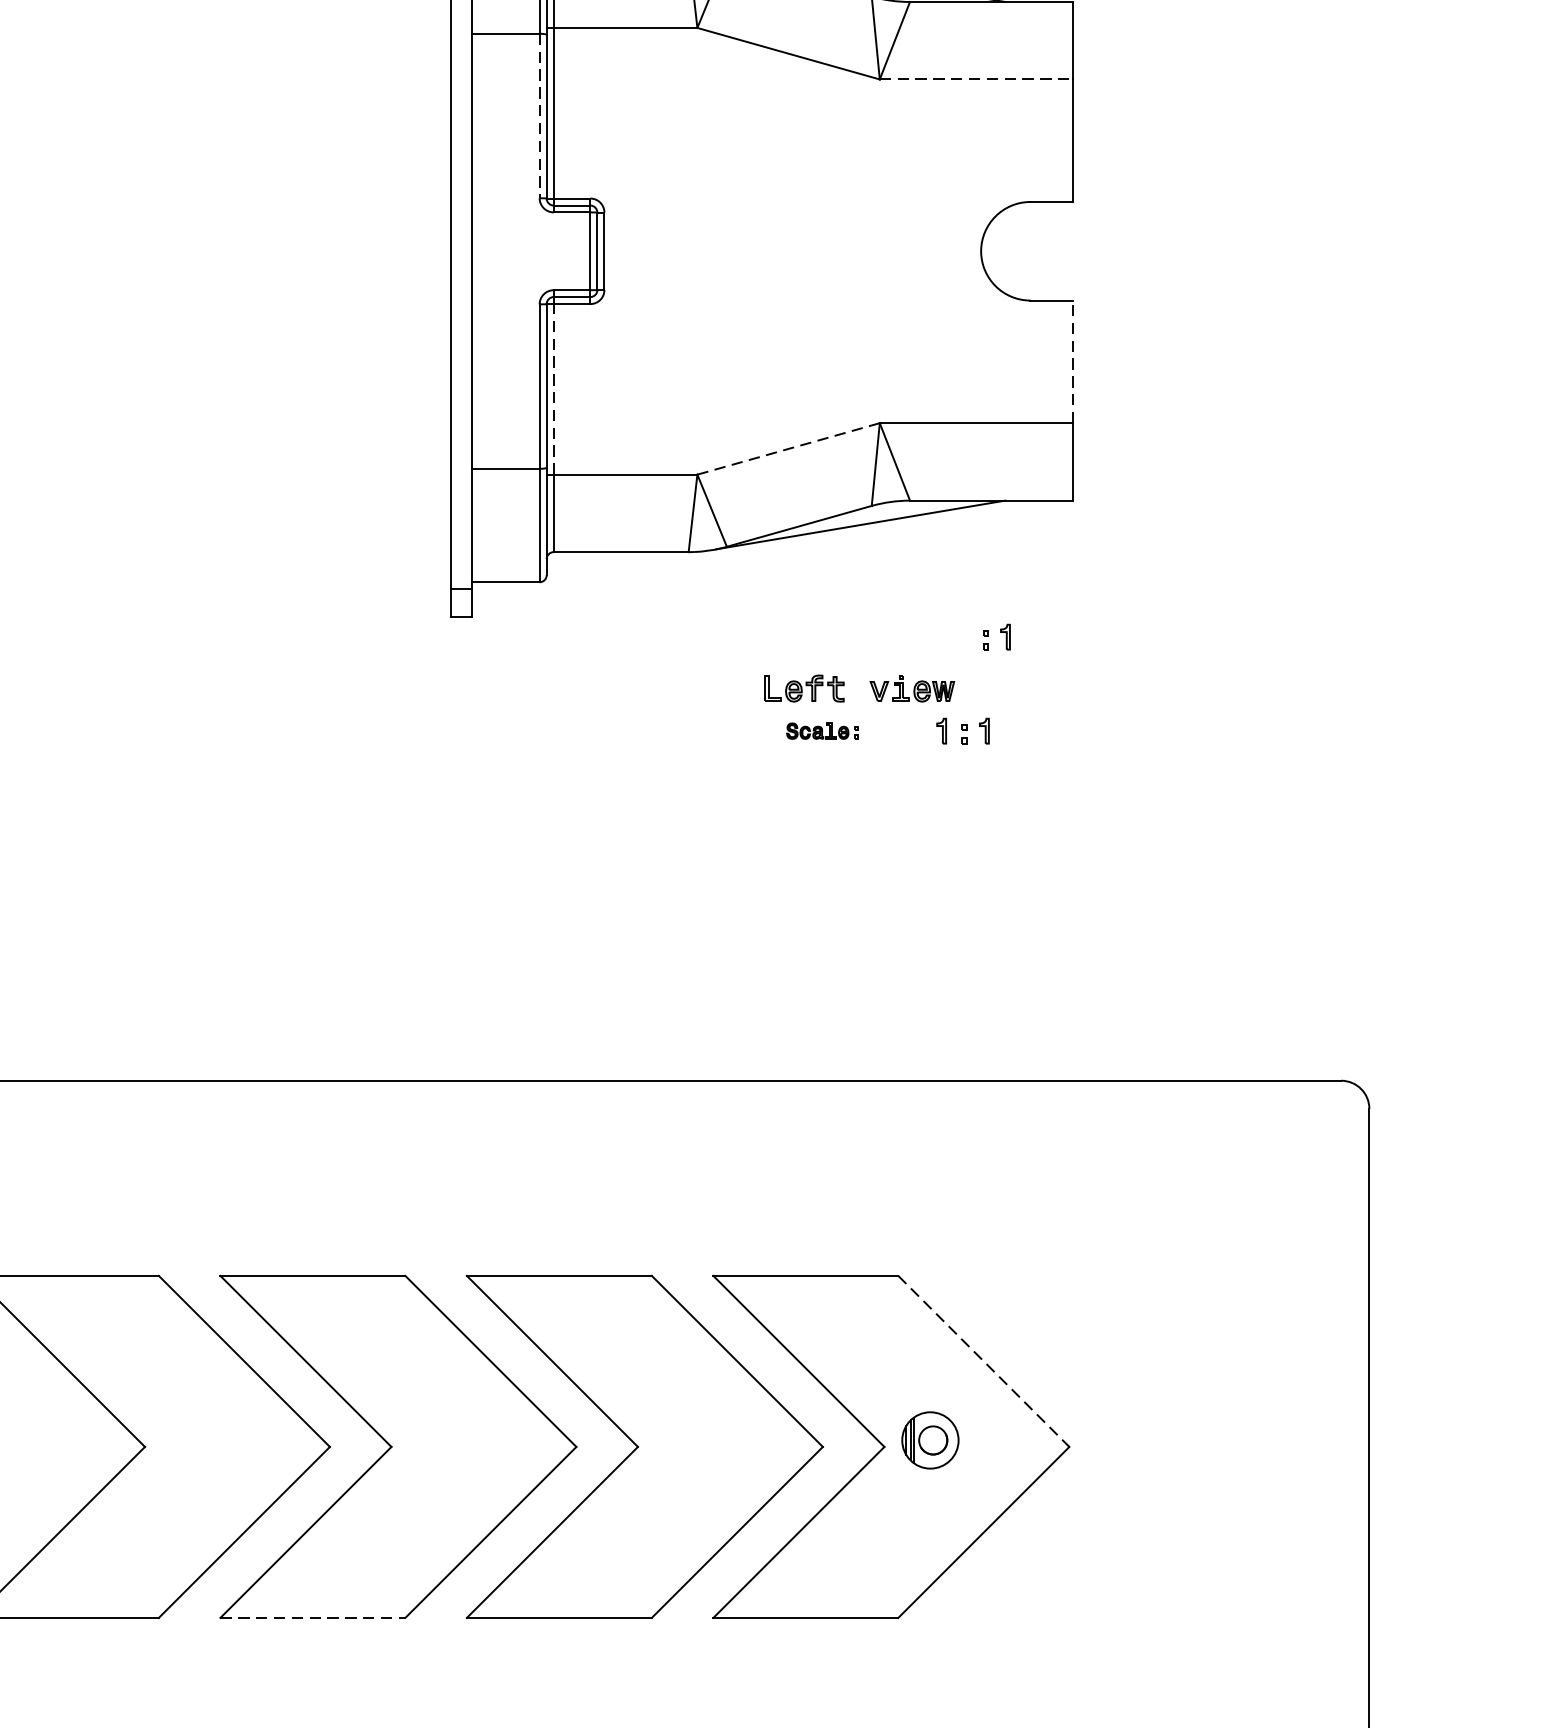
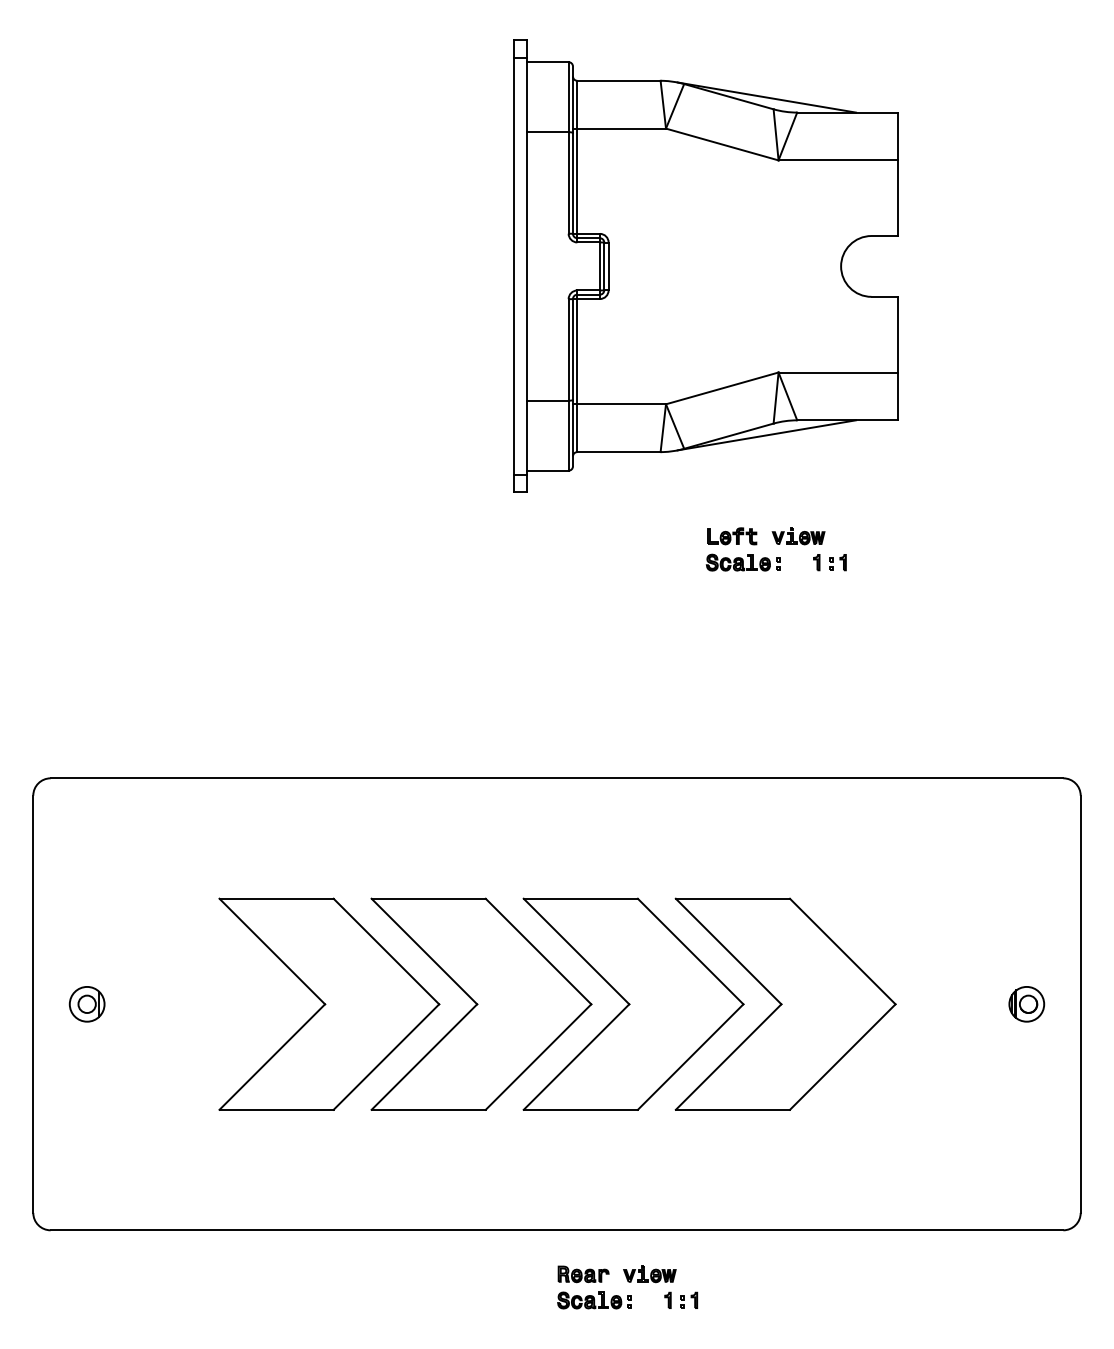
line: (976, 79) -> (838, 160), dashed -> solid
line: (539, 115) -> (568, 182), dashed -> solid
line: (1072, 361) -> (897, 334), dashed -> solid
line: (553, 389) -> (577, 351), dashed -> solid
line: (788, 449) -> (722, 388), dashed -> solid
part: (996, 637) -> (850, 504), removed
part: (821, 731) -> (742, 562), size x1.67
line: (983, 1361) -> (842, 951), dashed -> solid
part: (929, 1440) -> (1026, 1004), moved
line: (314, 1617) -> (429, 1109), dashed -> solid

